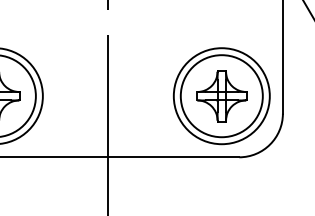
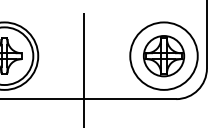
circle: (221, 96) -> (163, 56), size x0.7

